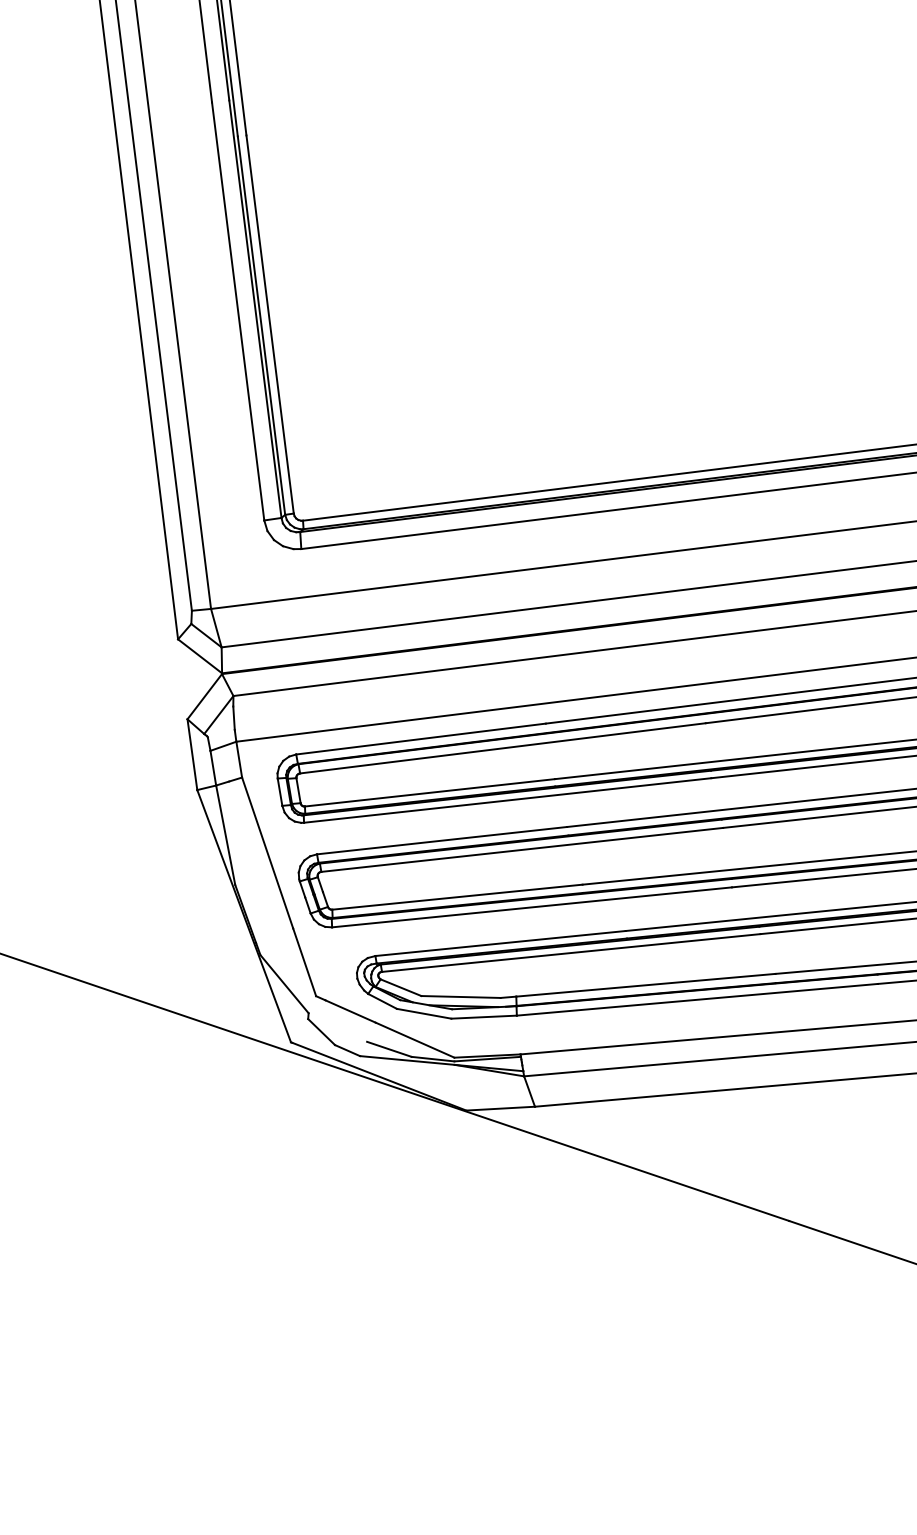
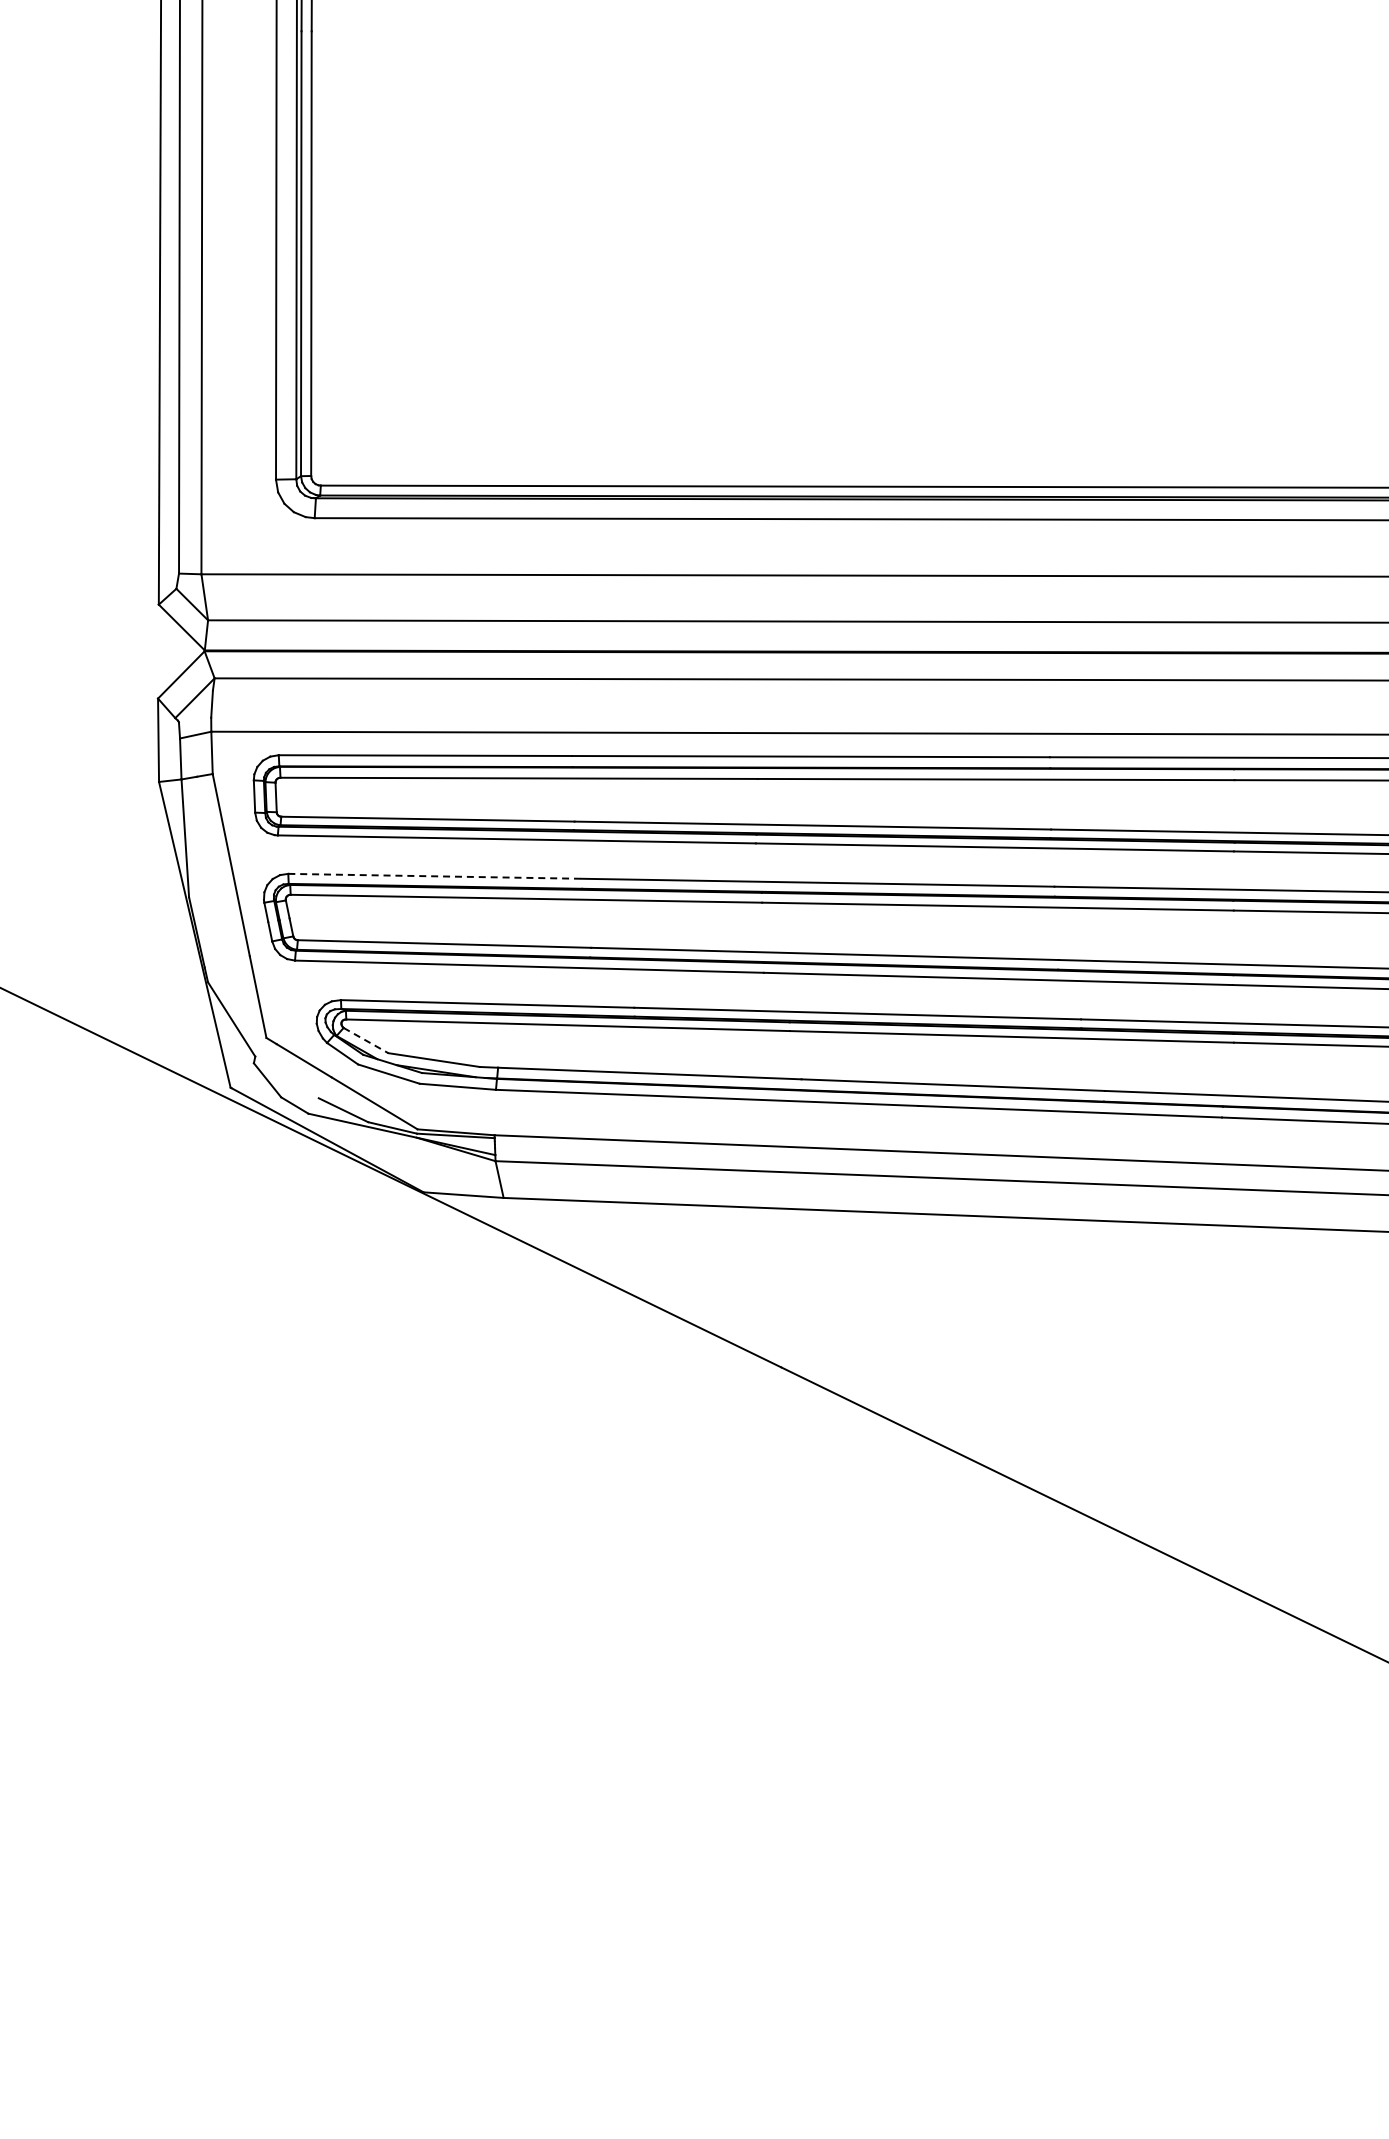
line: (442, 840) -> (435, 876), solid -> dashed
line: (401, 987) -> (366, 1040), solid -> dashed

